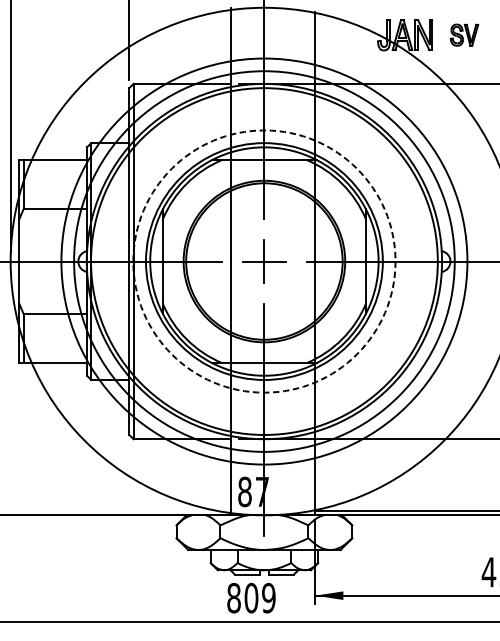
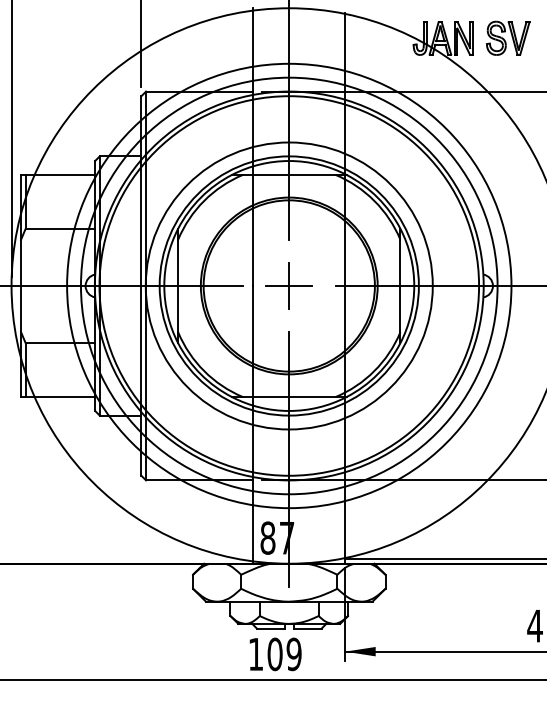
part: (464, 34) -> (508, 37), size x1.43
circle: (263, 261) -> (288, 285), dashed -> solid
text: (233, 598) -> (255, 654), 809 -> 109

